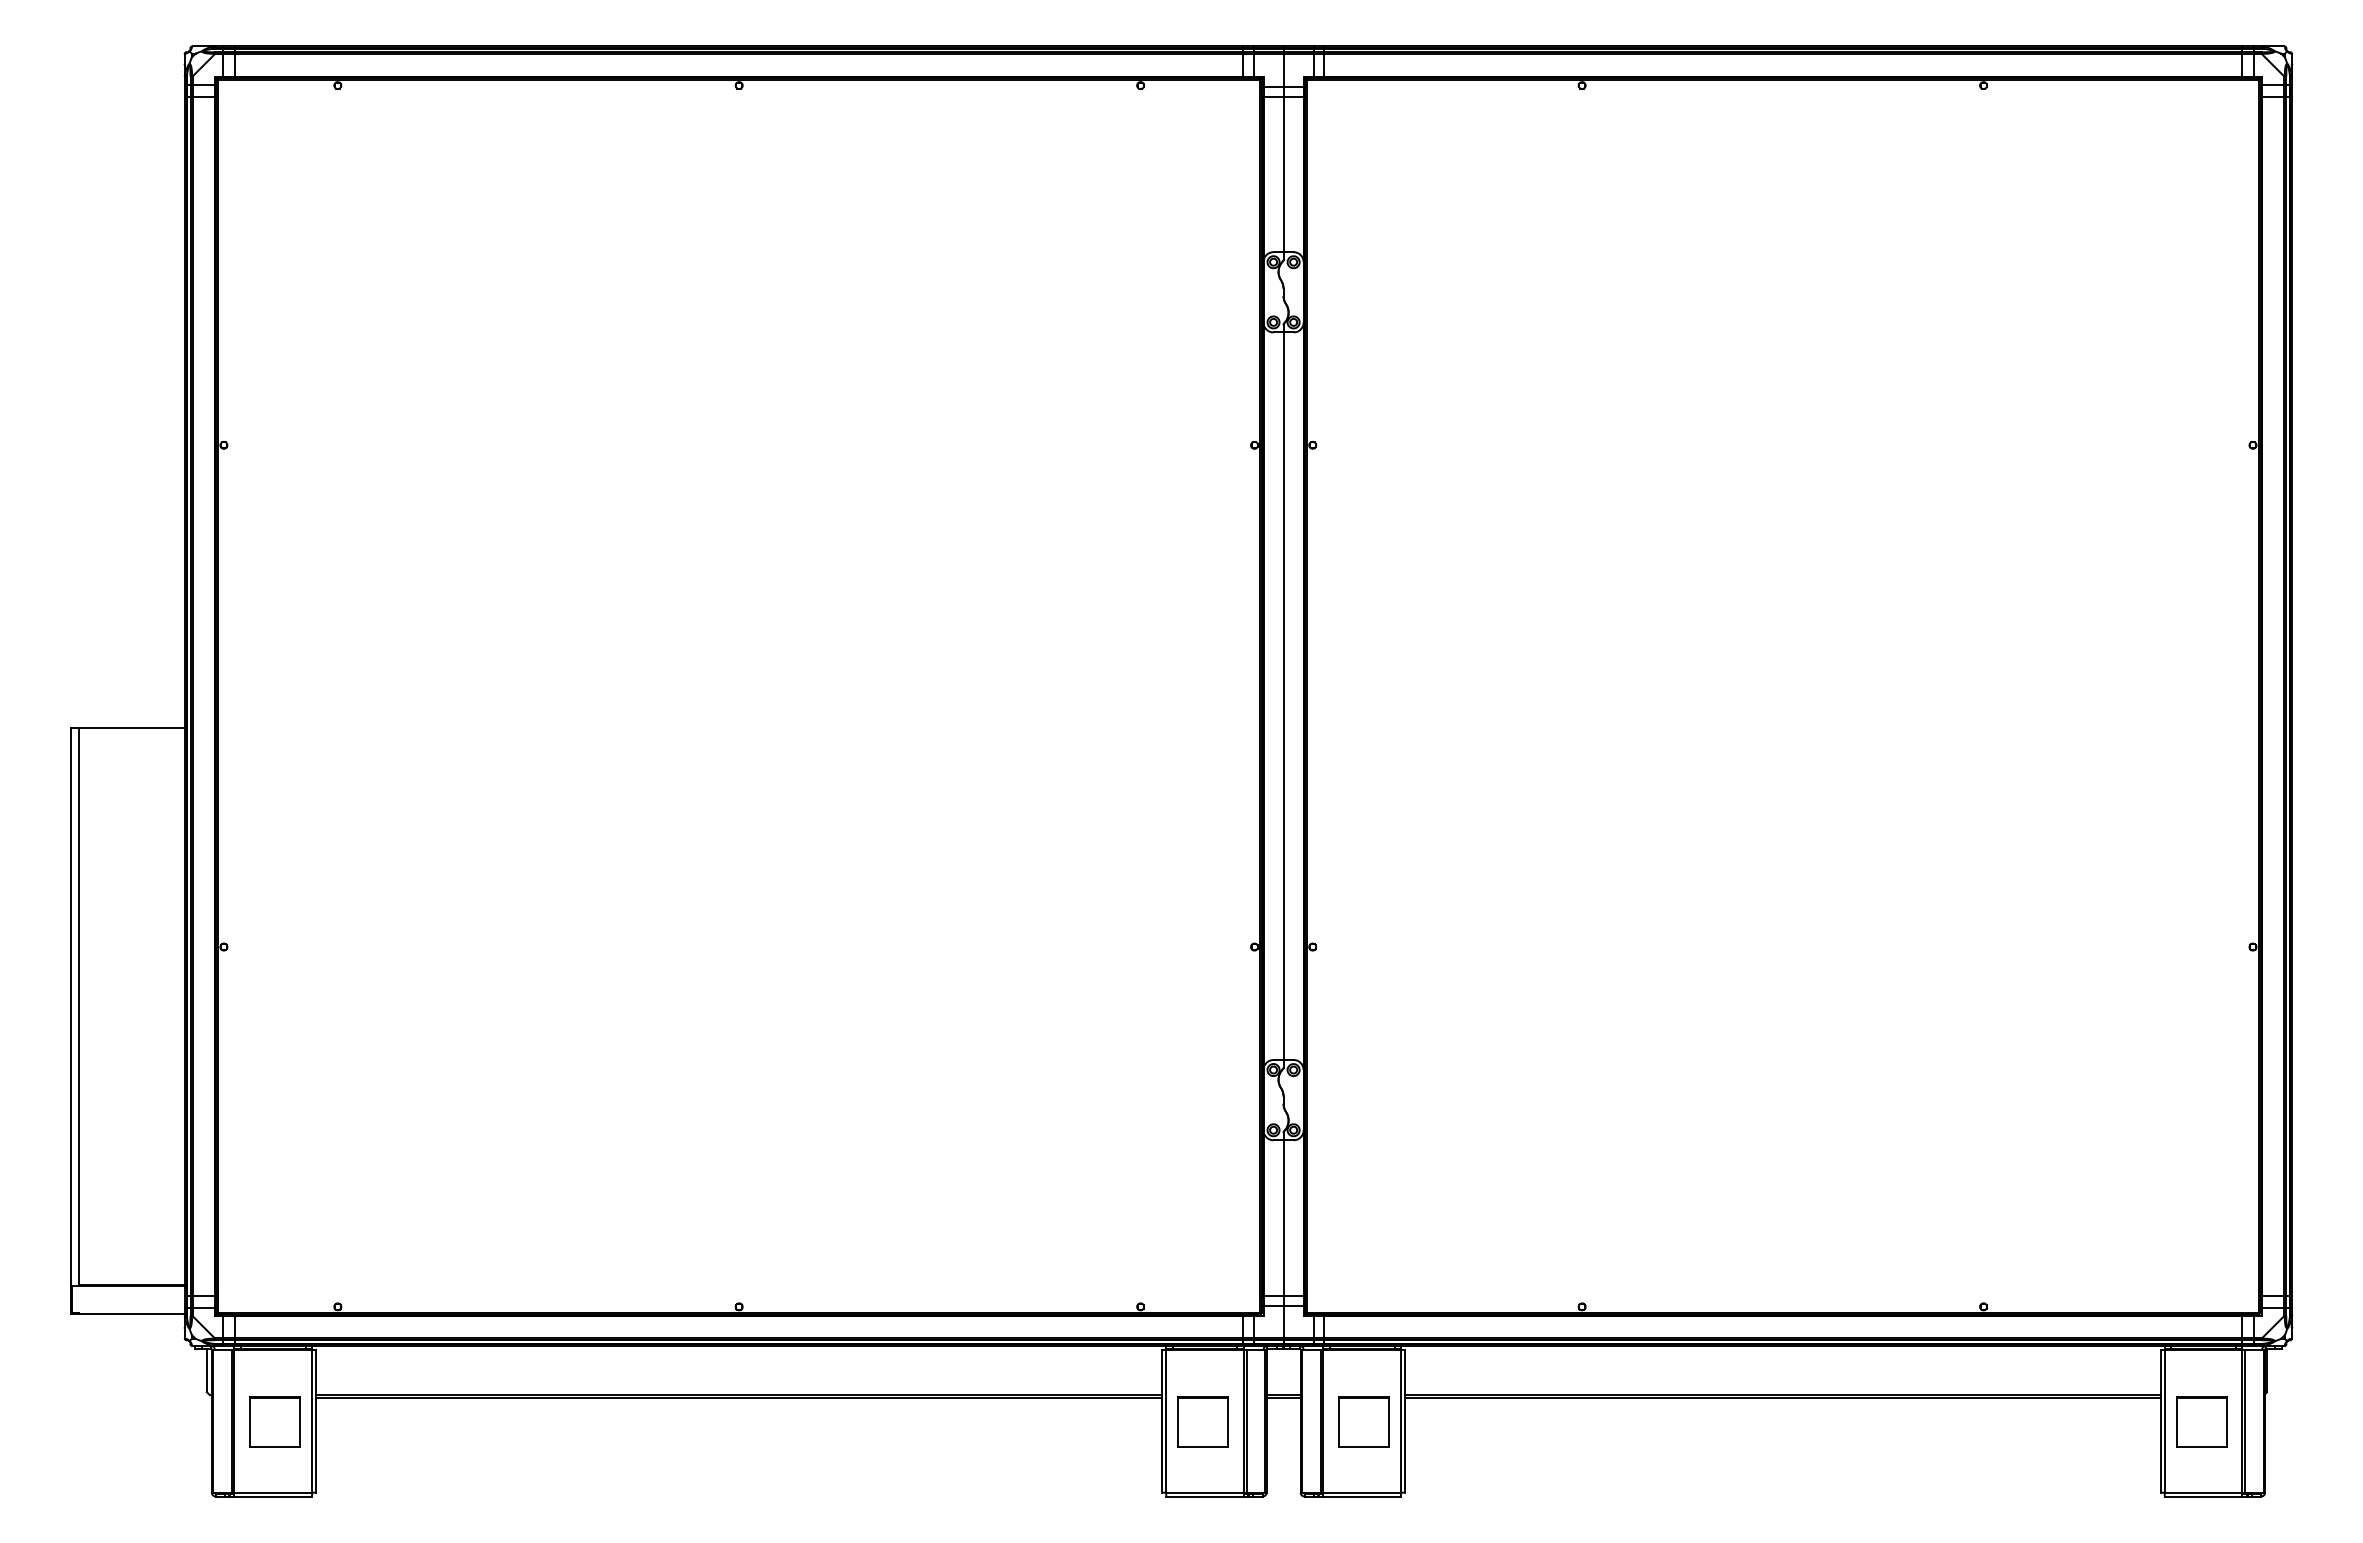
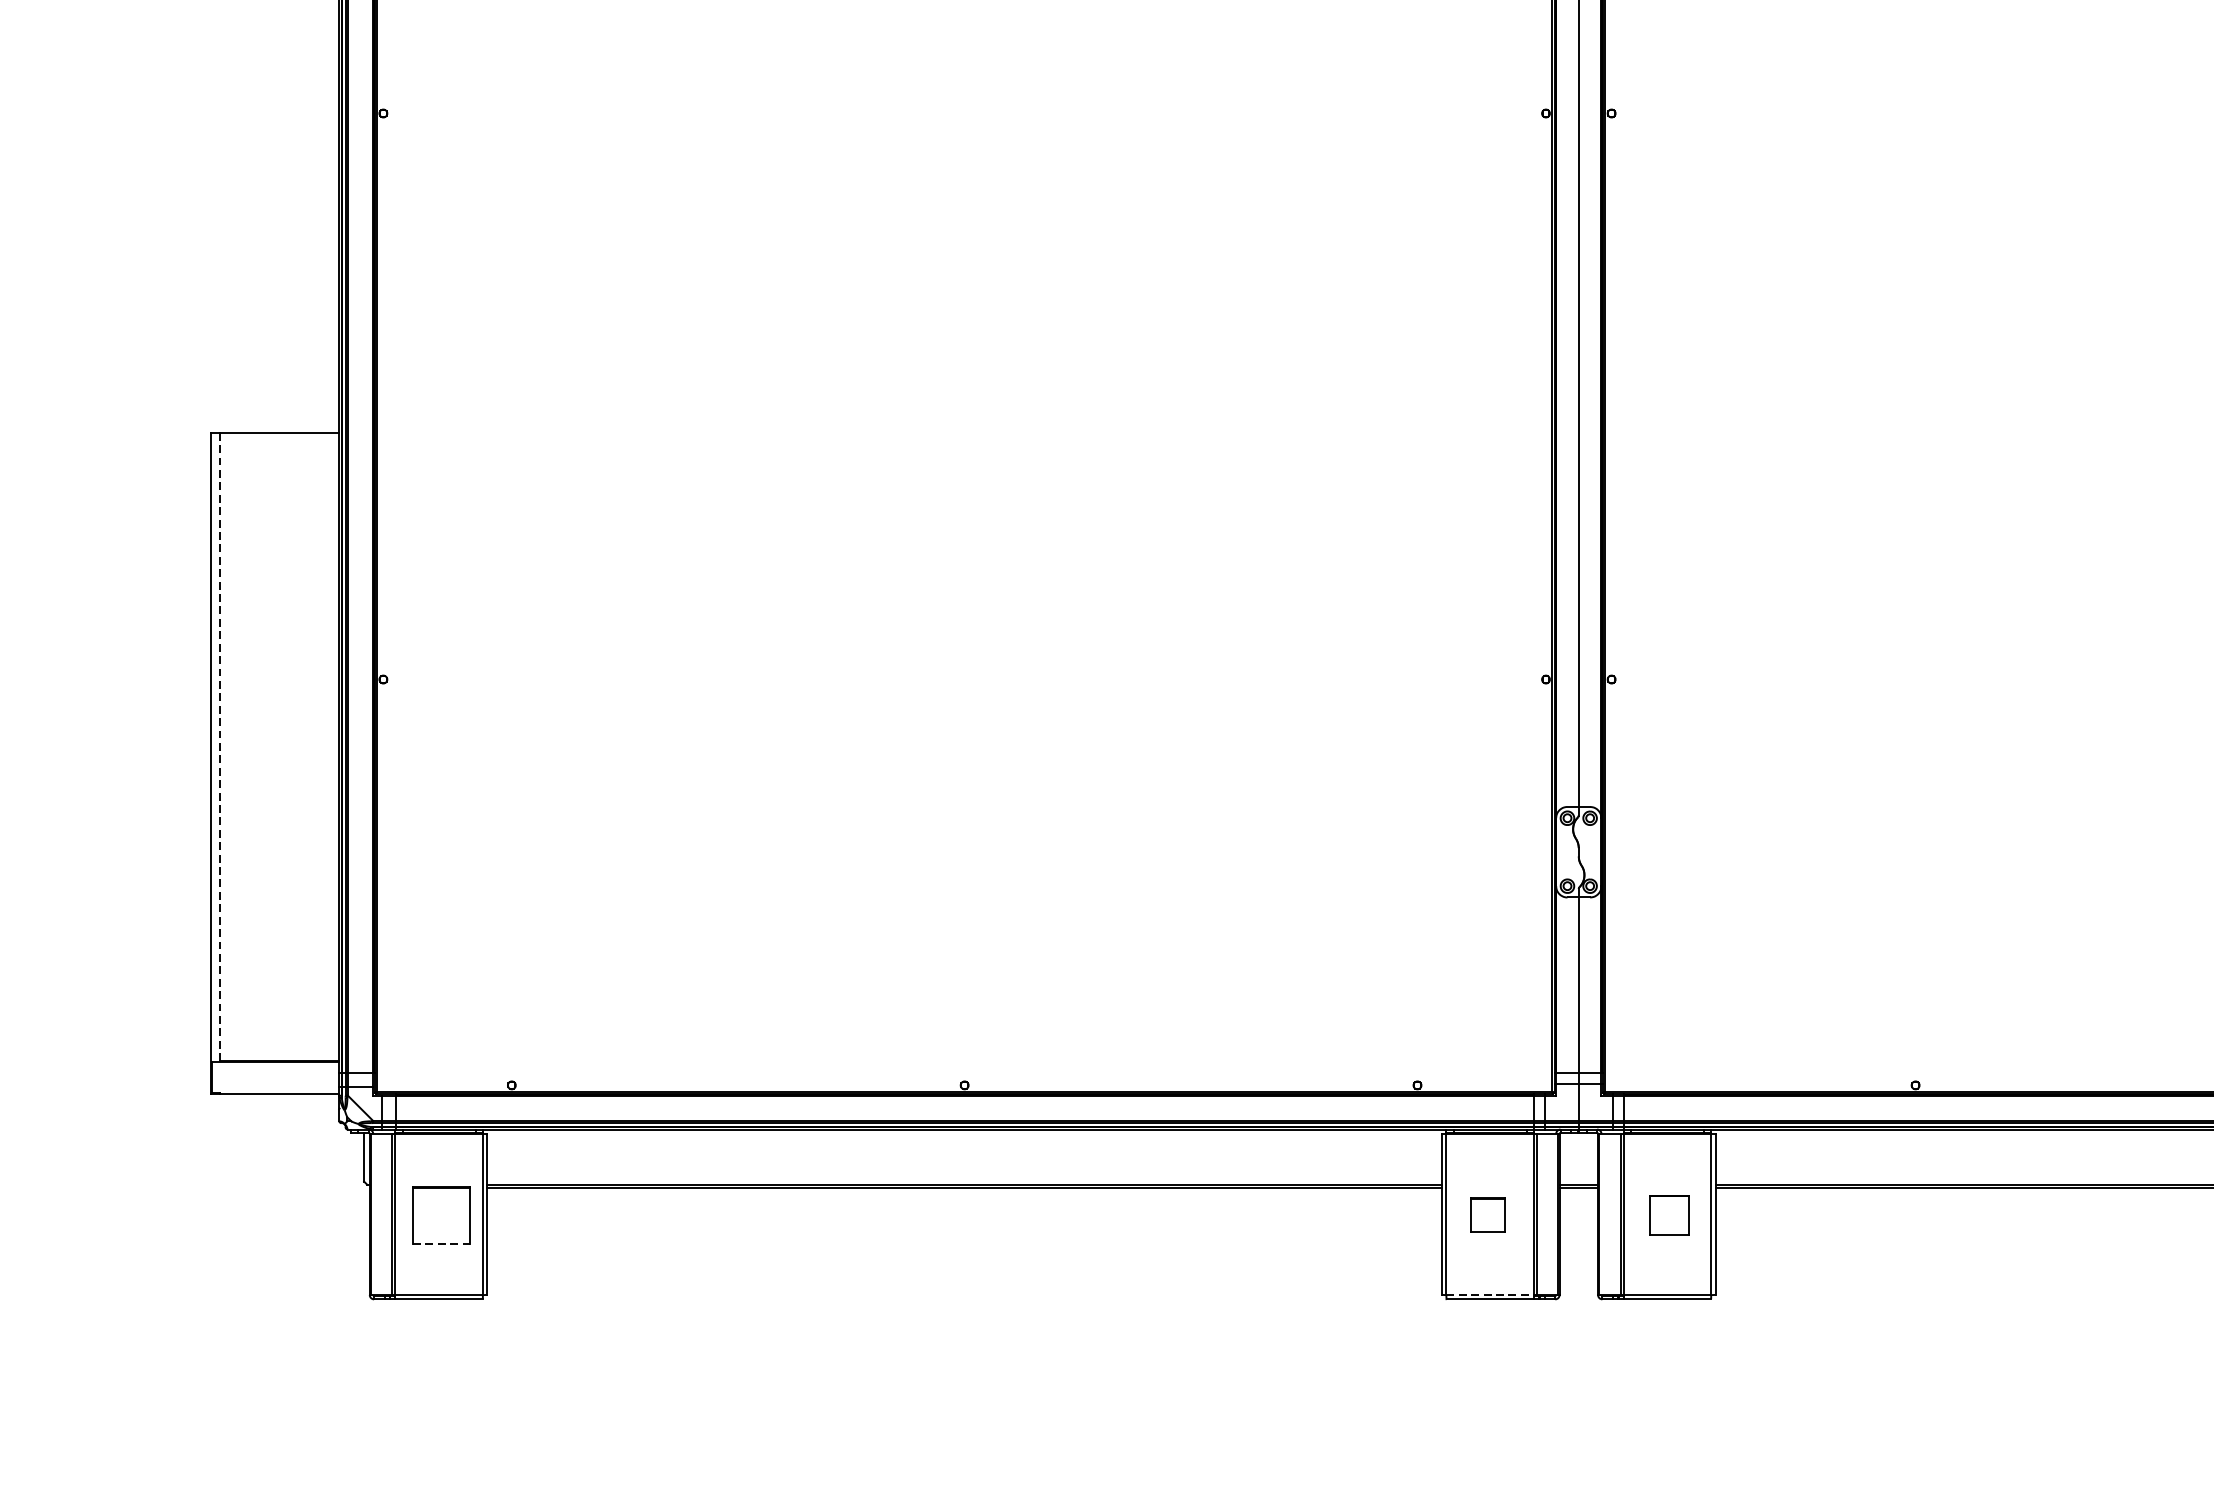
line: (79, 1007) -> (220, 747), solid -> dashed
part: (1202, 1421) -> (1487, 1214), size x0.6
part: (1363, 1421) -> (1668, 1214), size x0.7
line: (275, 1447) -> (441, 1244), solid -> dashed
line: (1205, 1492) -> (1490, 1294), solid -> dashed

